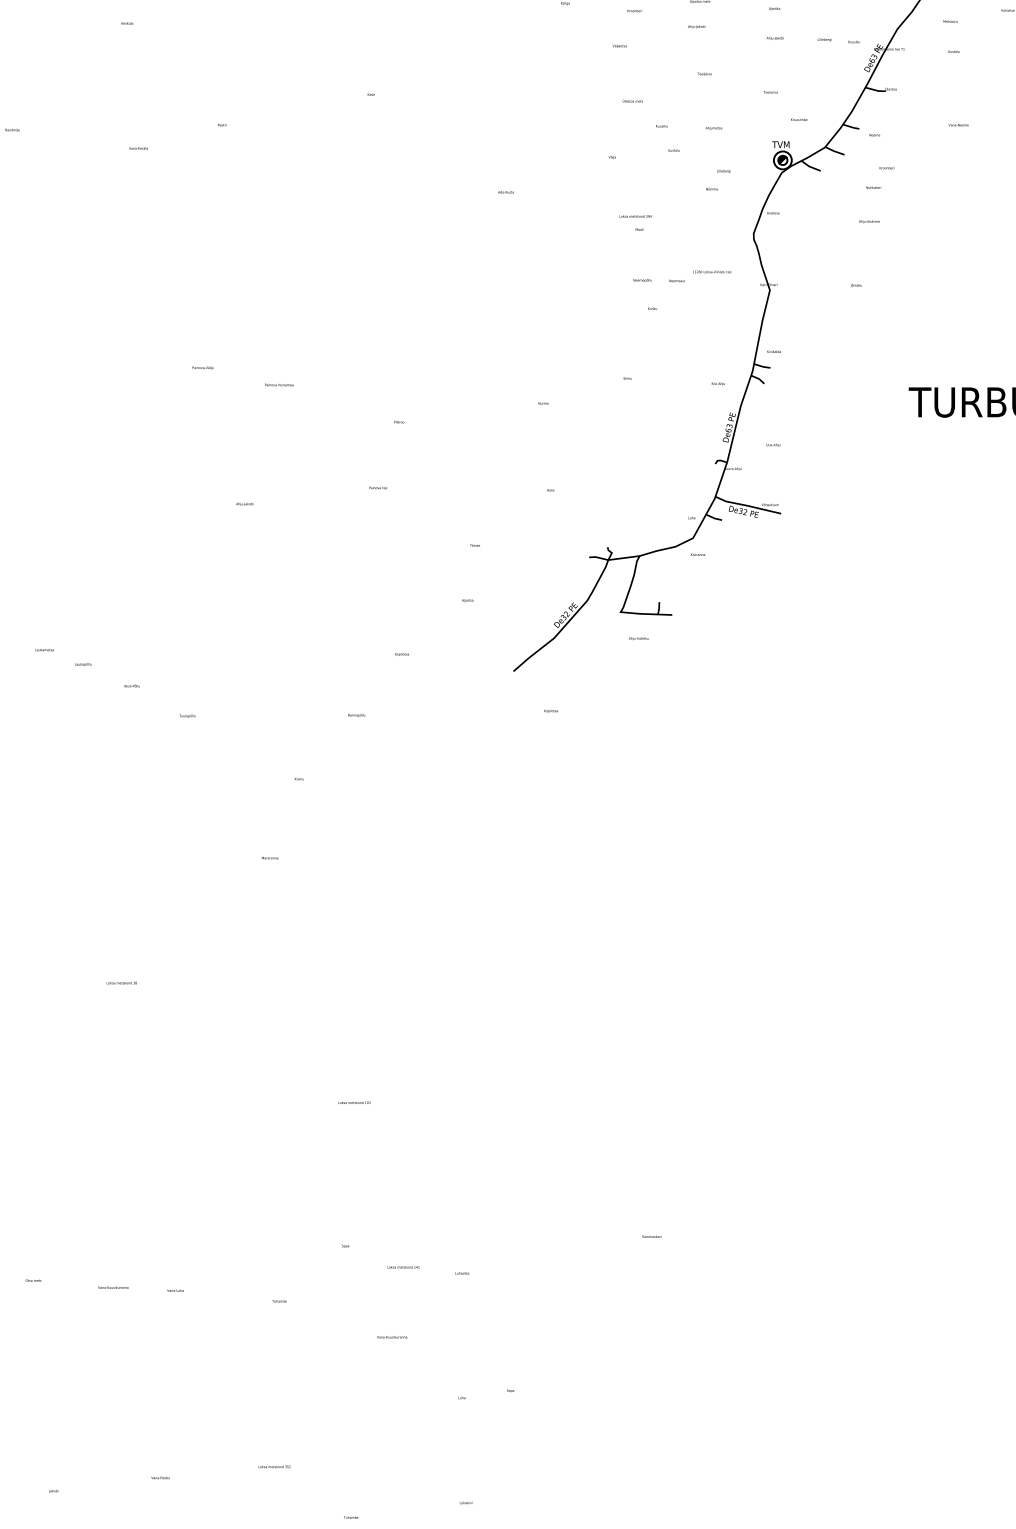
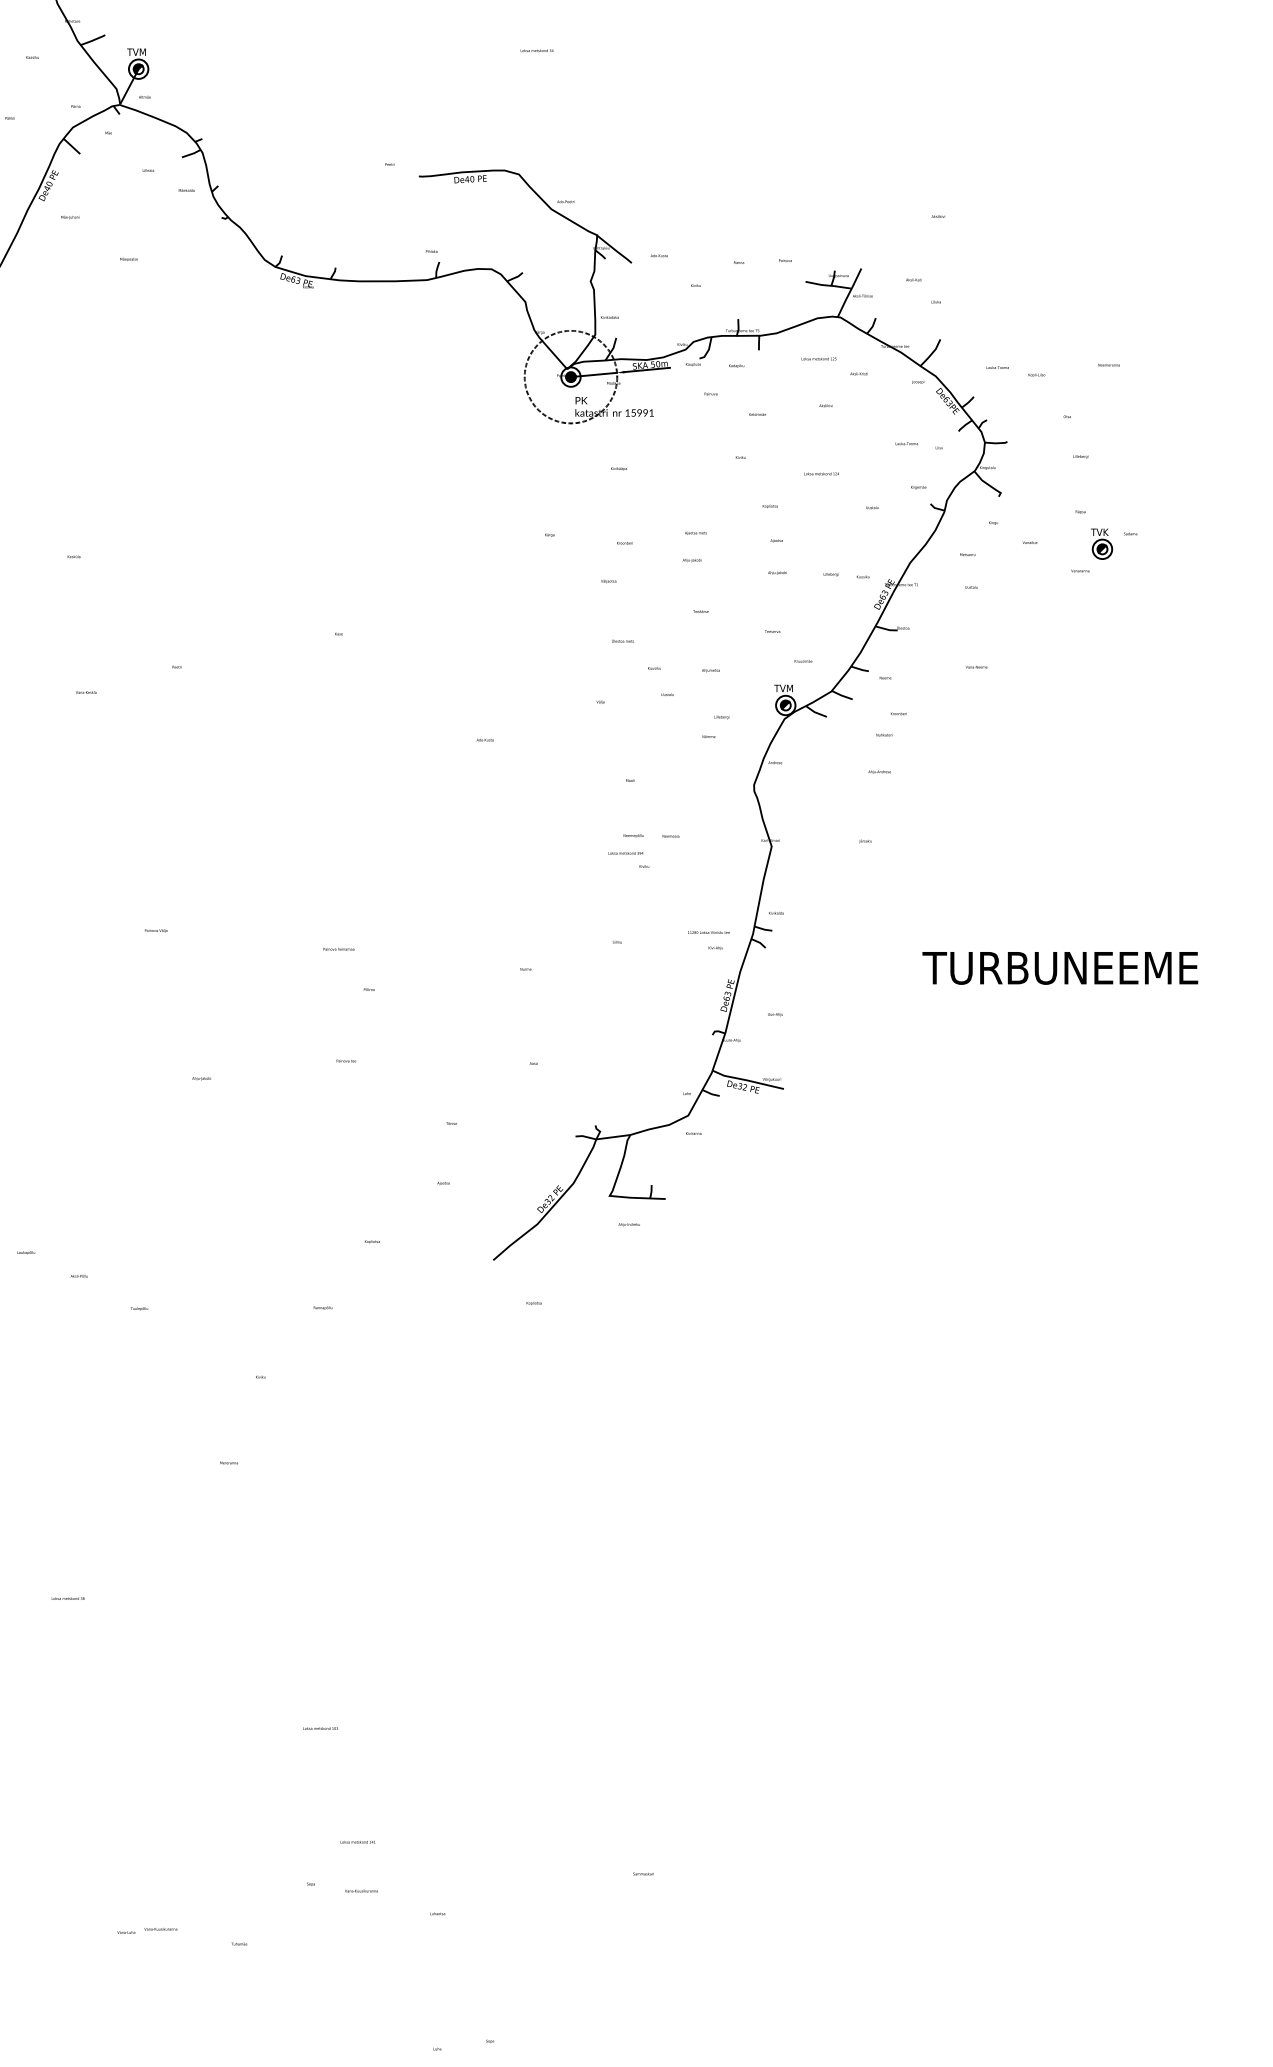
text: (635, 216) -> (625, 853), moved
text: (711, 271) -> (708, 932), moved
text: (278, 385) -> (338, 949), moved
text: (403, 1266) -> (357, 1841), moved
text: (112, 1287) -> (160, 1929), moved
text: (392, 1336) -> (361, 1890), moved

